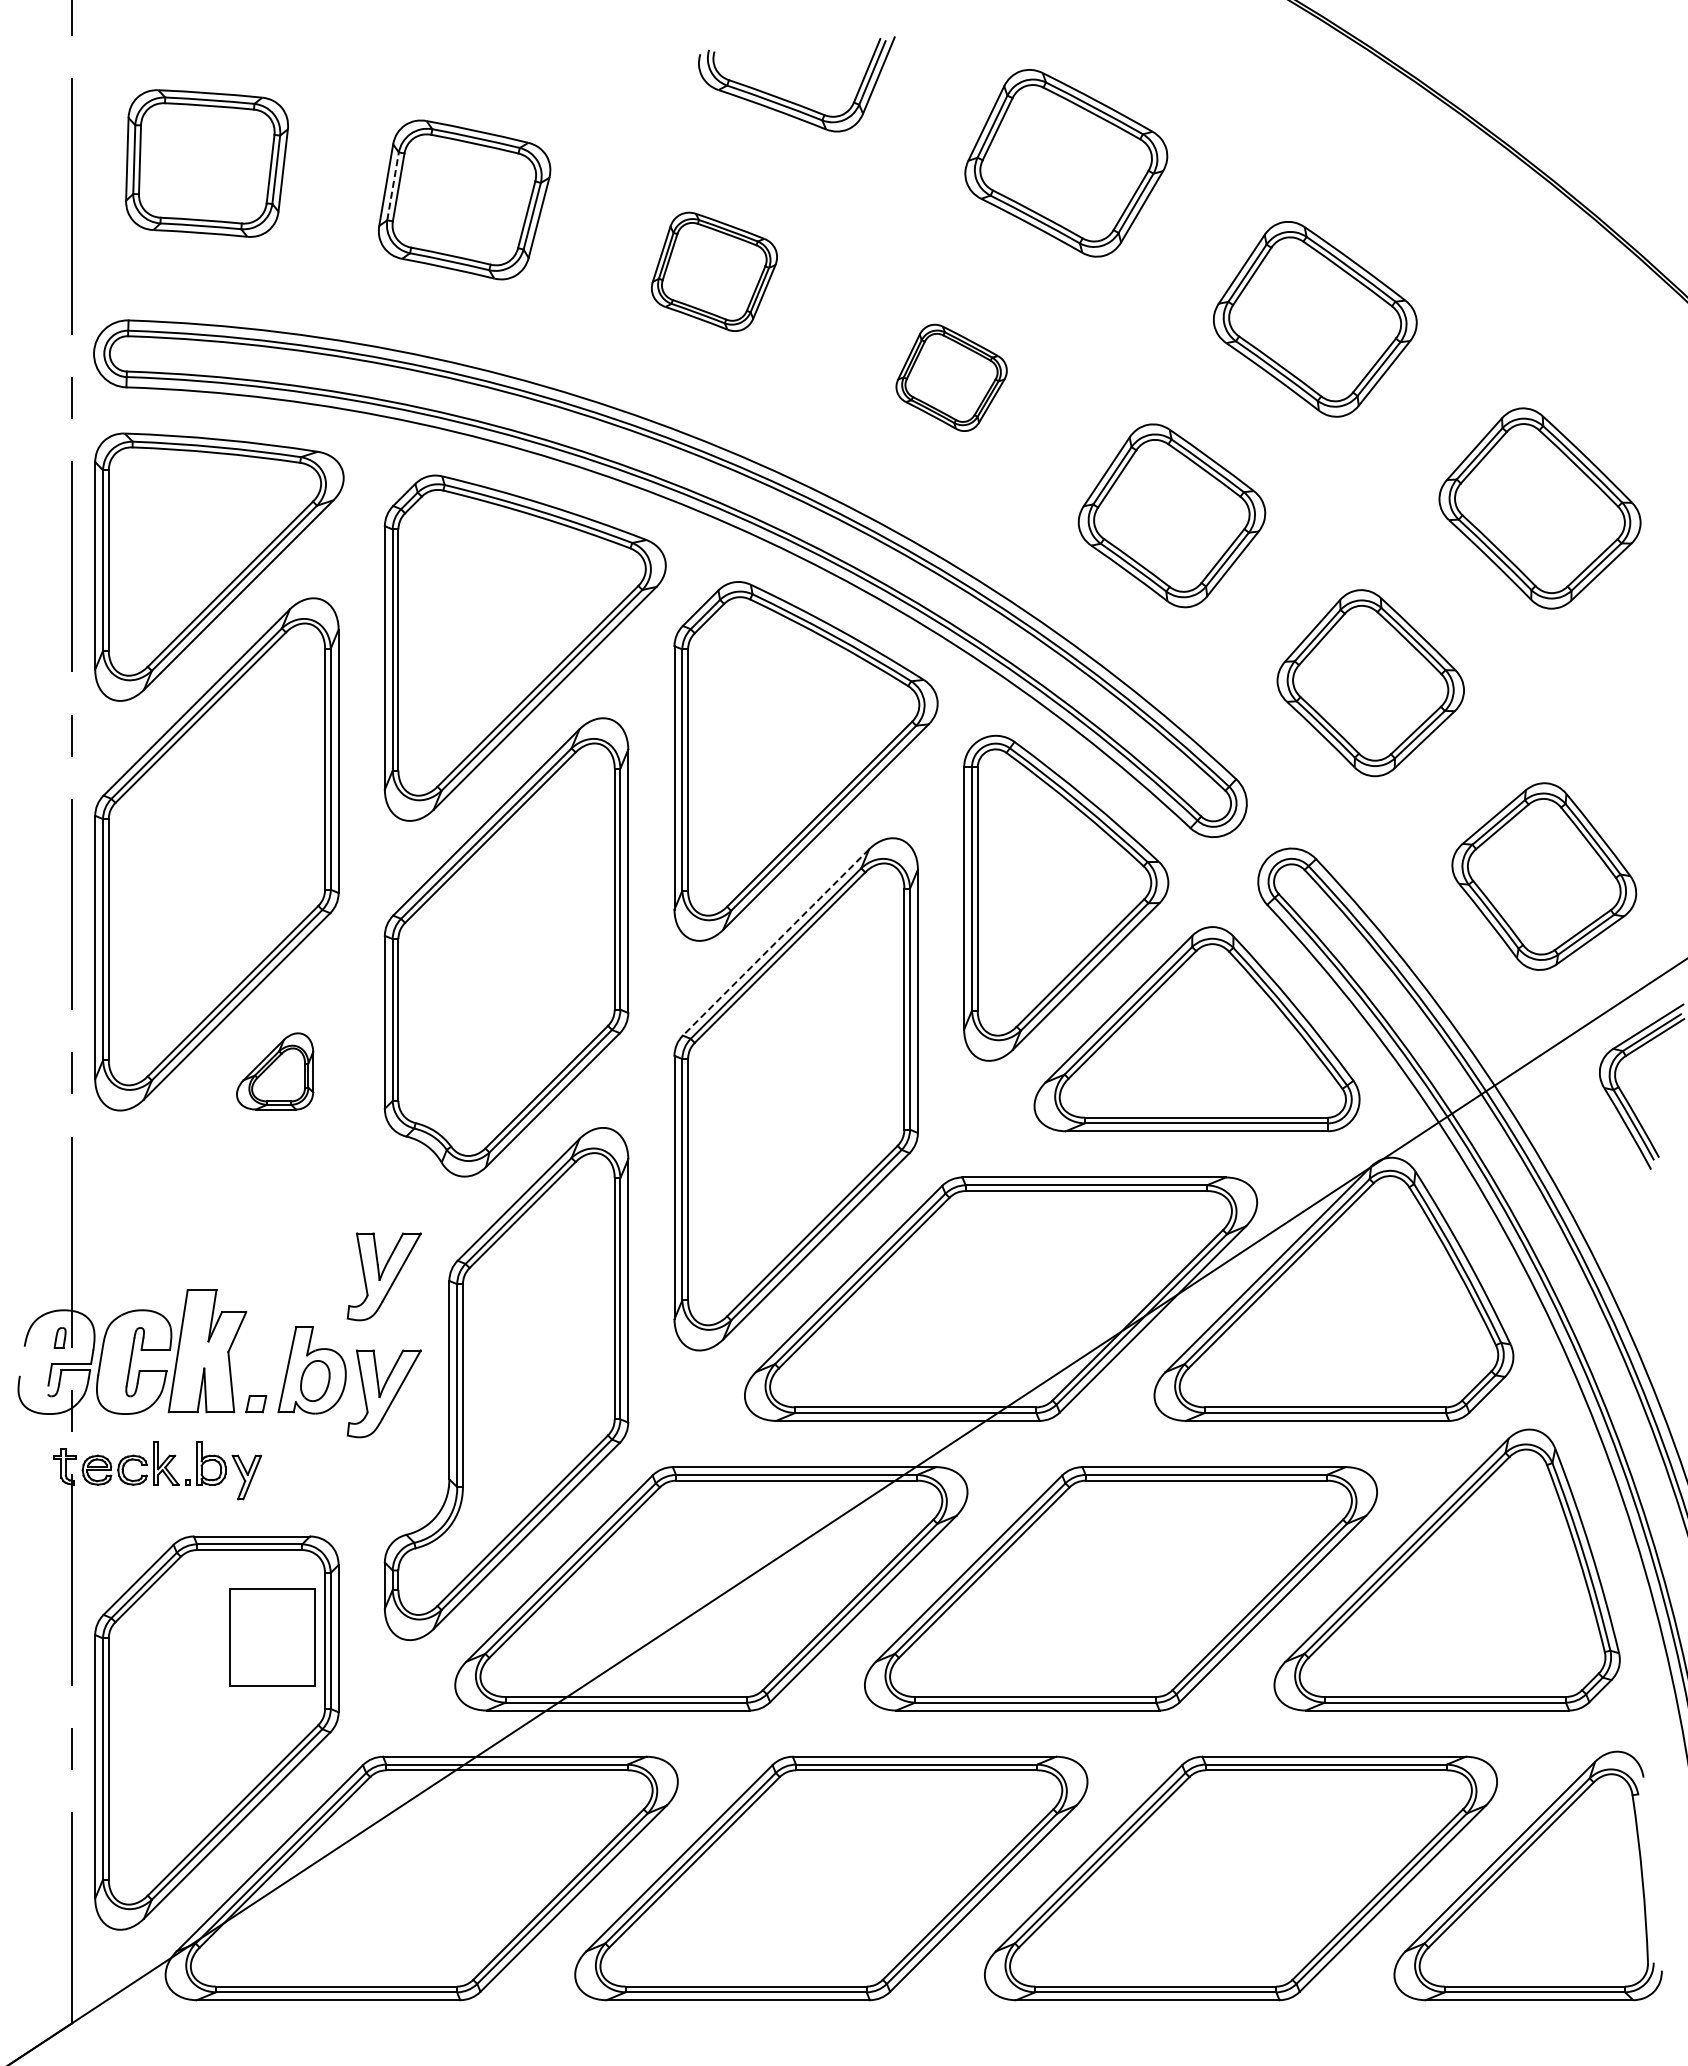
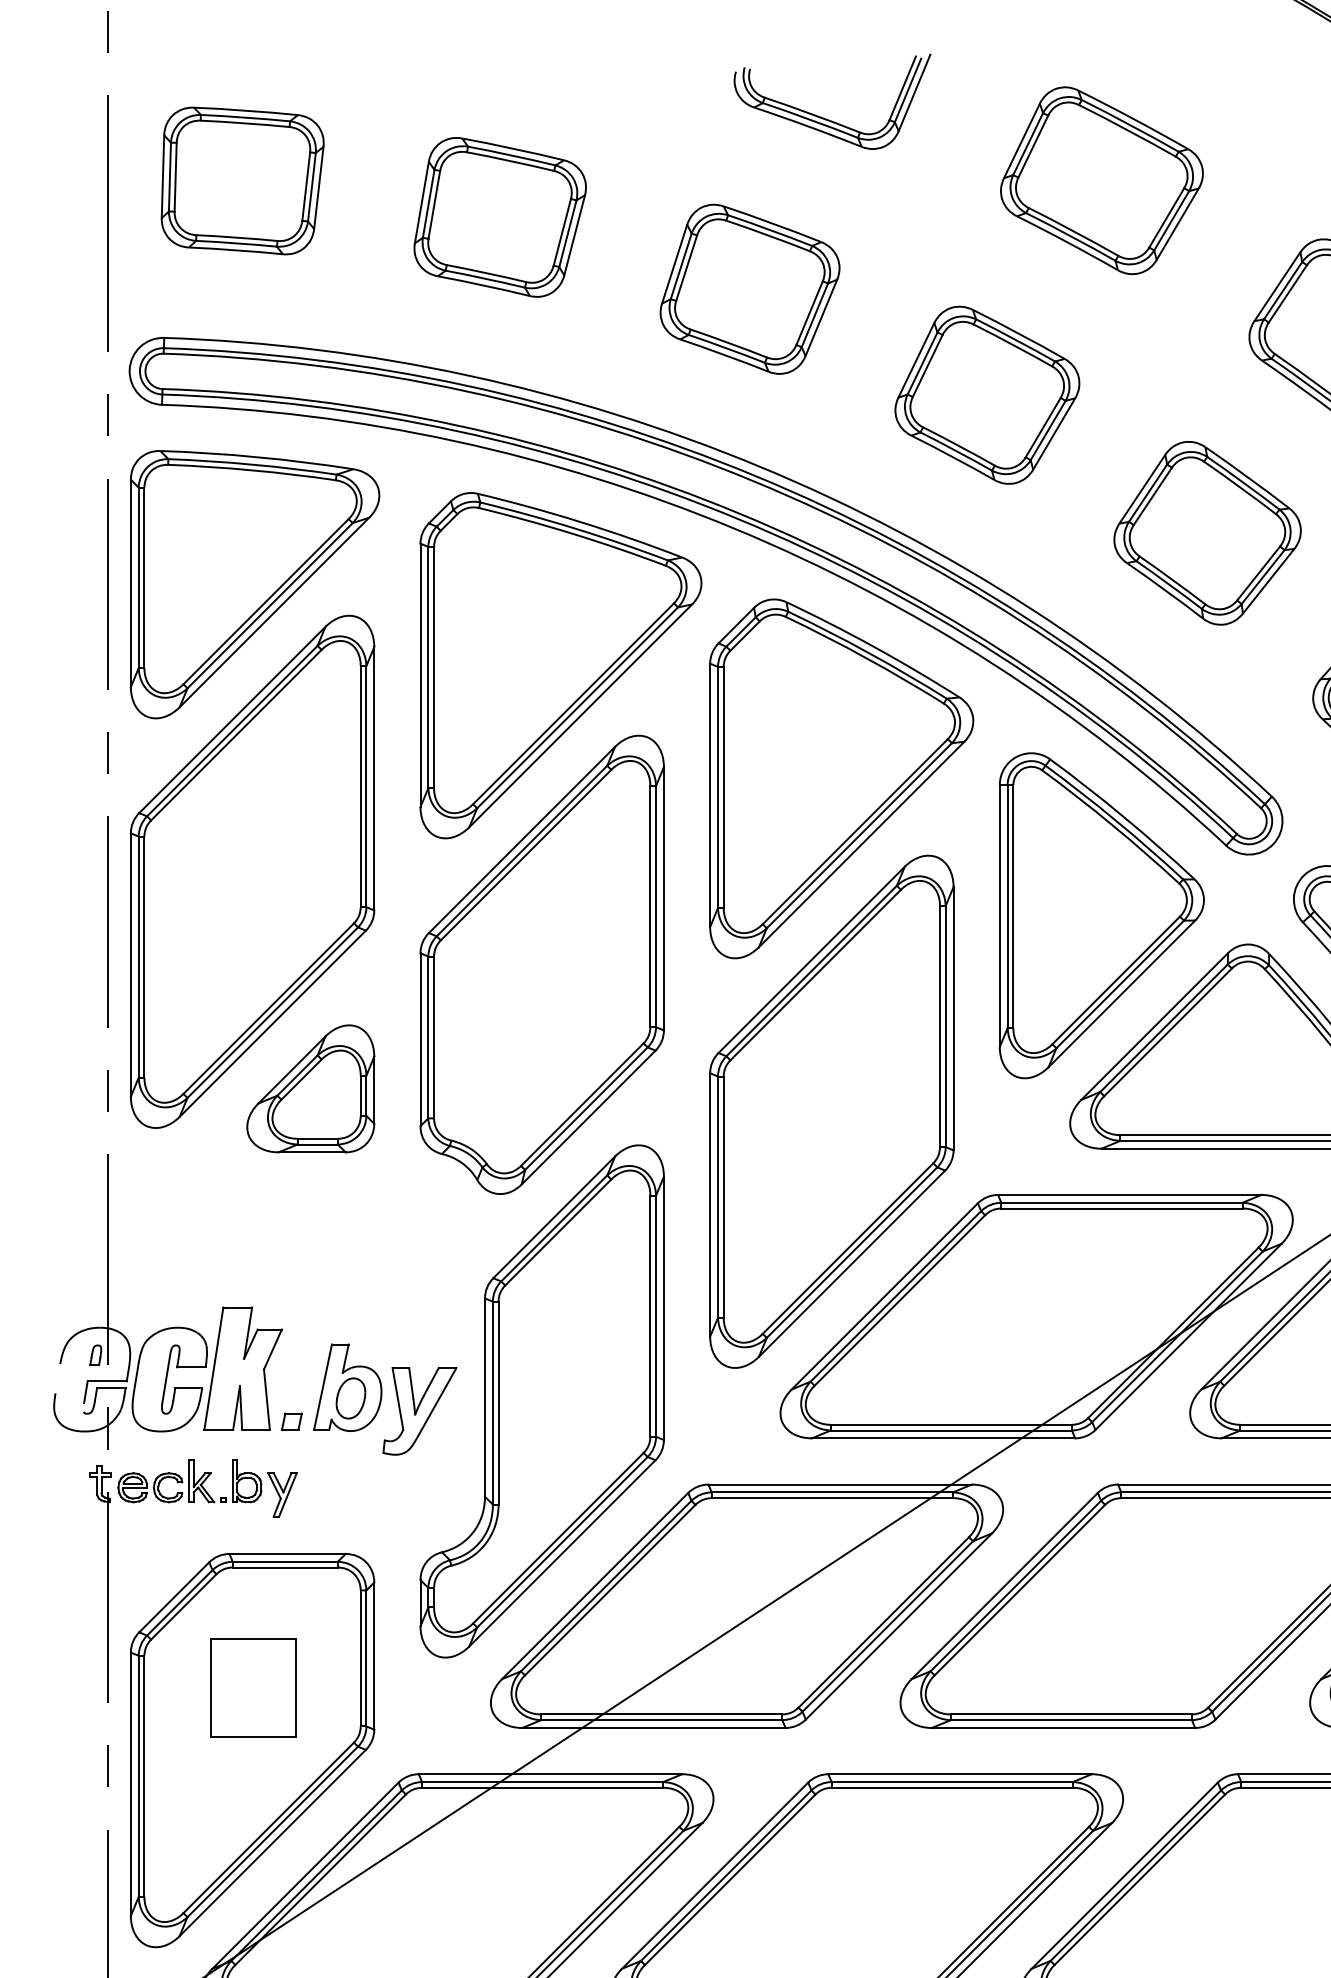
line: (393, 185) -> (429, 202), dashed -> solid
part: (714, 271) -> (750, 288), size x1.43
part: (951, 377) -> (987, 394), size x1.67
line: (776, 942) -> (812, 959), dashed -> solid
part: (274, 1071) -> (310, 1088), size x1.67
part: (383, 1276) -> (419, 1293), removed
part: (272, 1637) -> (254, 1687), moved

